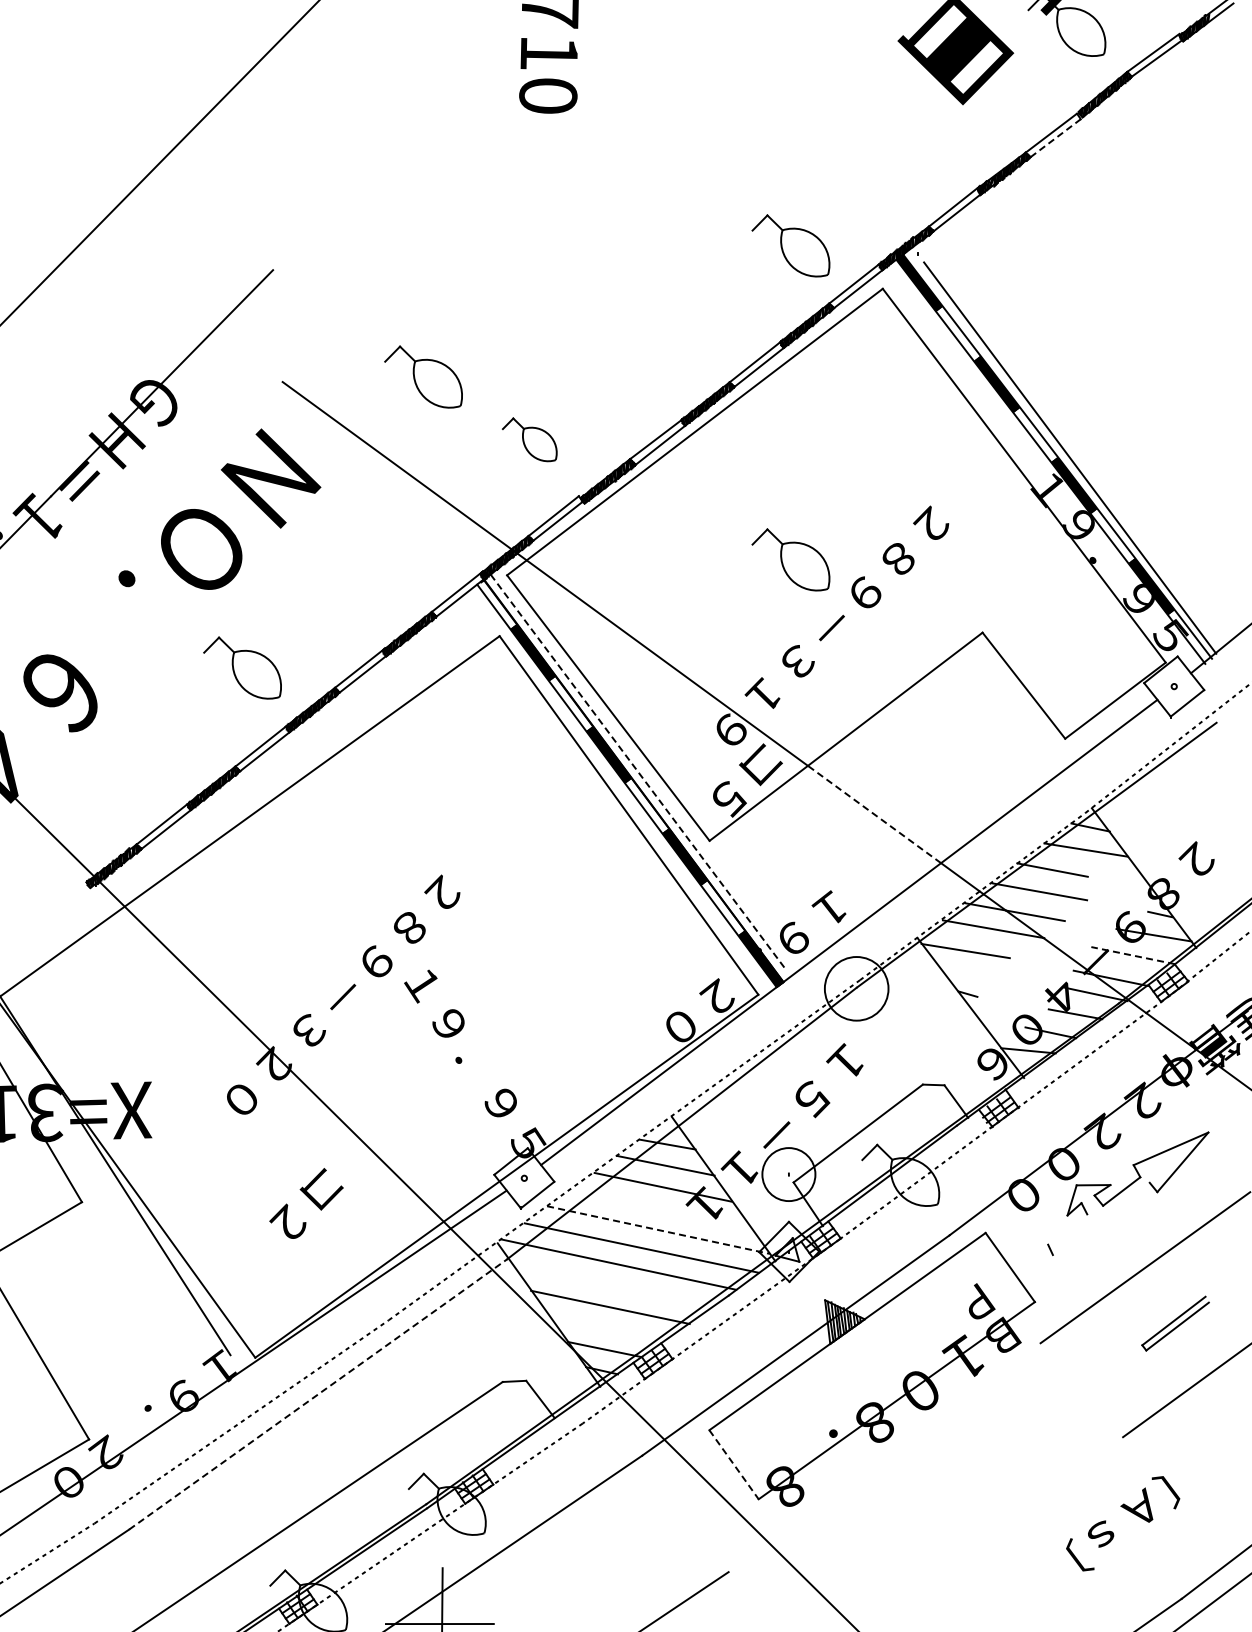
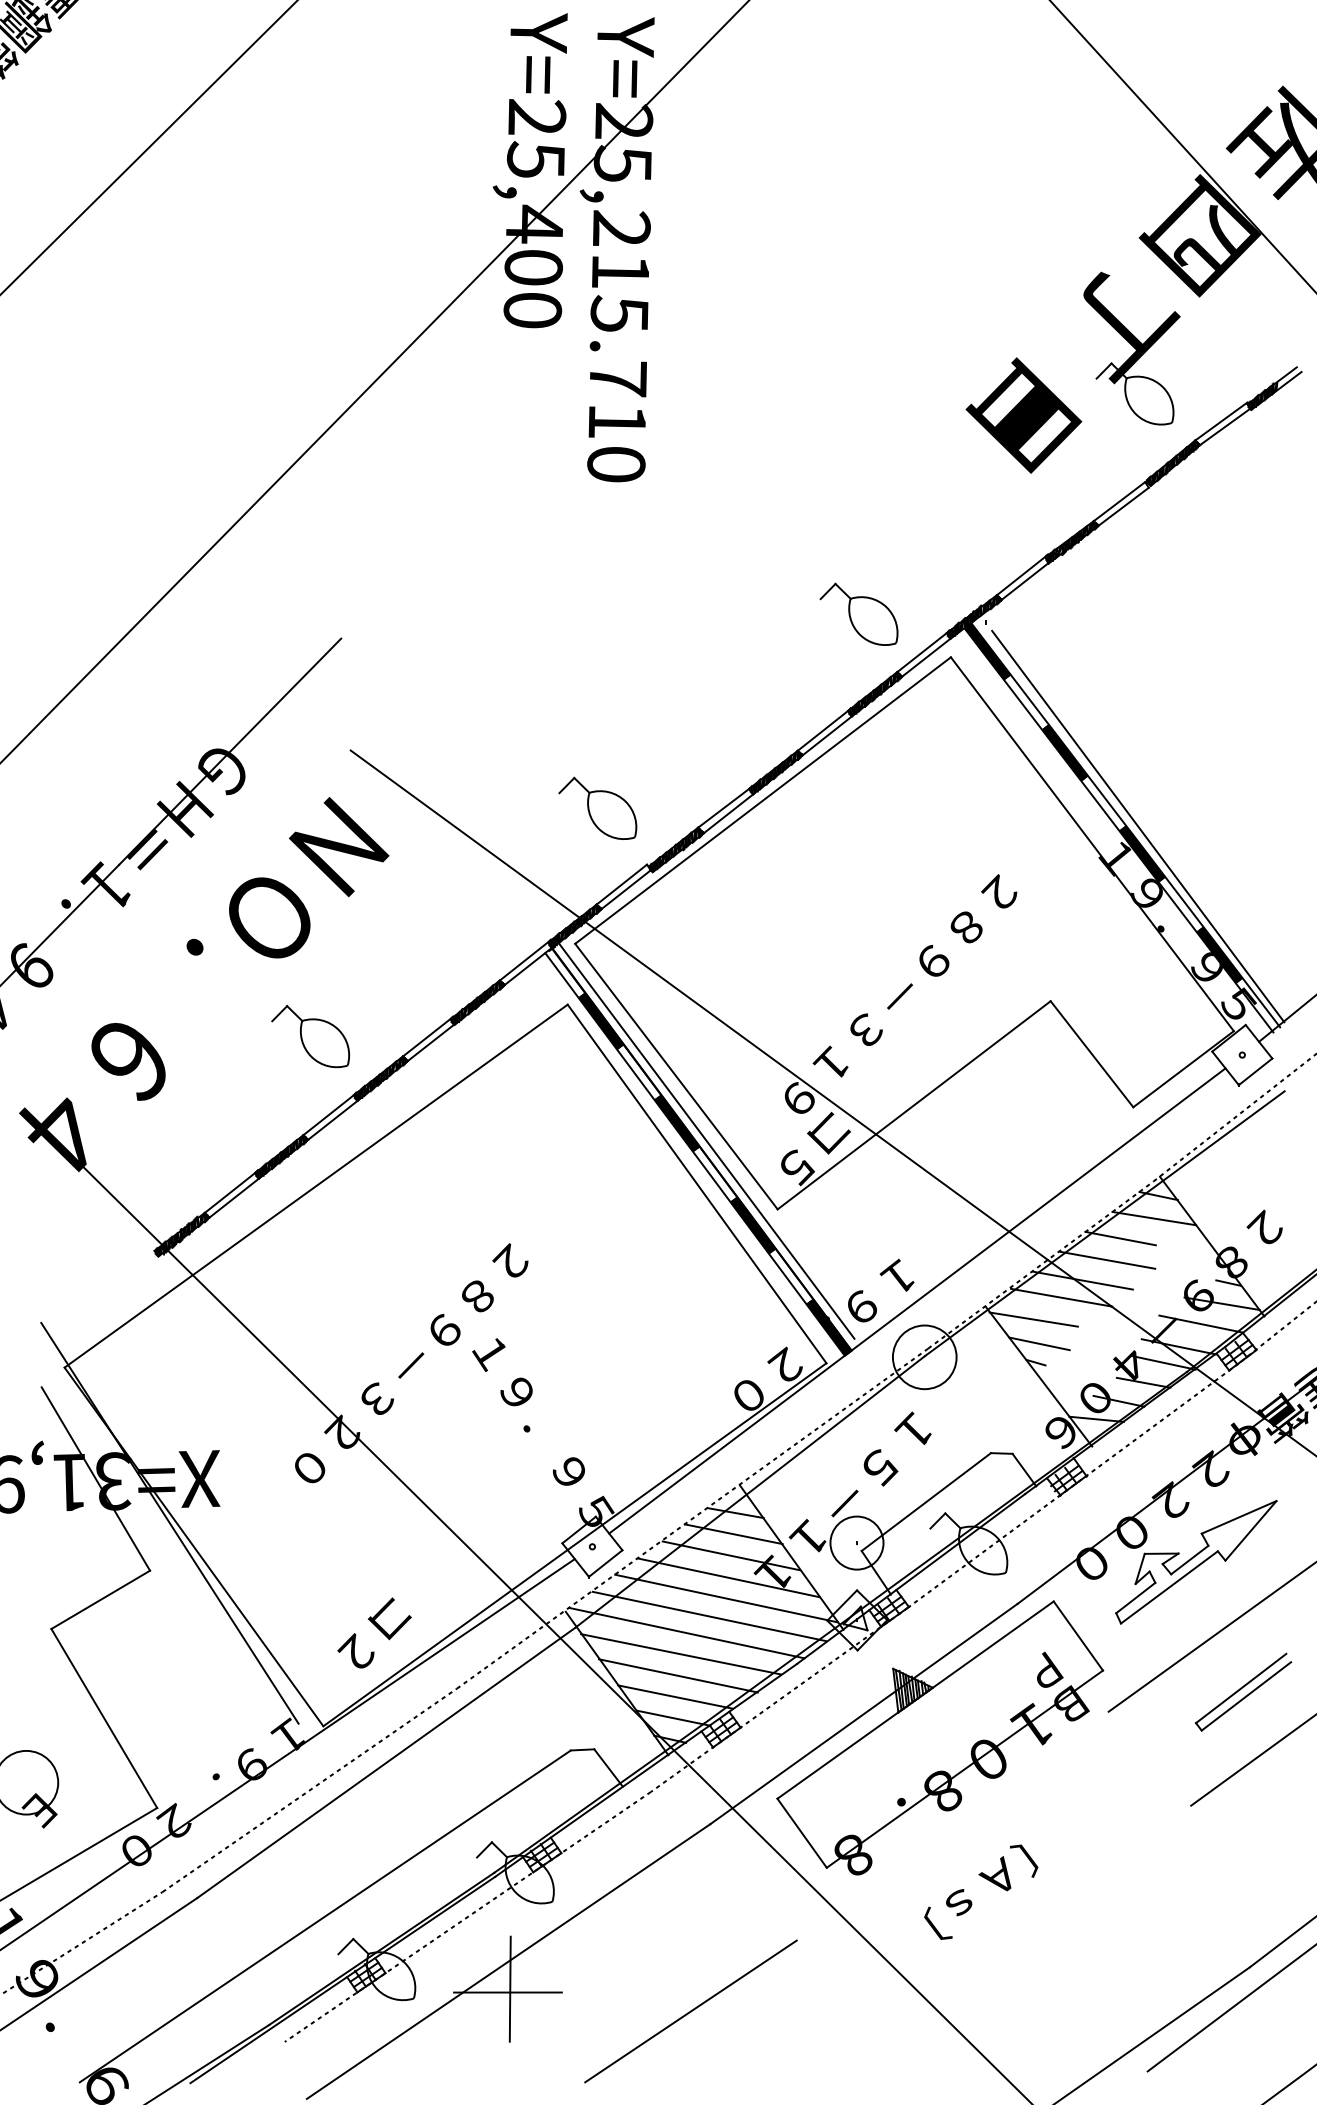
line: (1056, 137) -> (1124, 506), dashed -> solid
part: (423, 376) -> (491, 745), removed
part: (529, 438) -> (597, 807), size x1.43
part: (790, 558) -> (858, 927), removed
line: (638, 772) -> (706, 1141), dashed -> solid
line: (874, 813) -> (942, 1182), dashed -> solid
line: (1133, 955) -> (1201, 1324), dashed -> solid
line: (971, 974) -> (1039, 1343), added
text: (306, 1202) -> (374, 1632), moved
line: (660, 1208) -> (728, 1577), added
line: (1101, 1218) -> (1169, 1587), added
line: (1067, 1228) -> (1135, 1597), added
line: (658, 1229) -> (726, 1598), dashed -> solid
line: (613, 1285) -> (681, 1654), added
part: (1175, 1322) -> (1243, 1691), size x1.43
line: (607, 1327) -> (675, 1696), added
line: (318, 1393) -> (386, 1762), dashed -> solid
line: (734, 1464) -> (802, 1833), dashed -> solid
text: (1123, 1522) -> (981, 1891), moved

